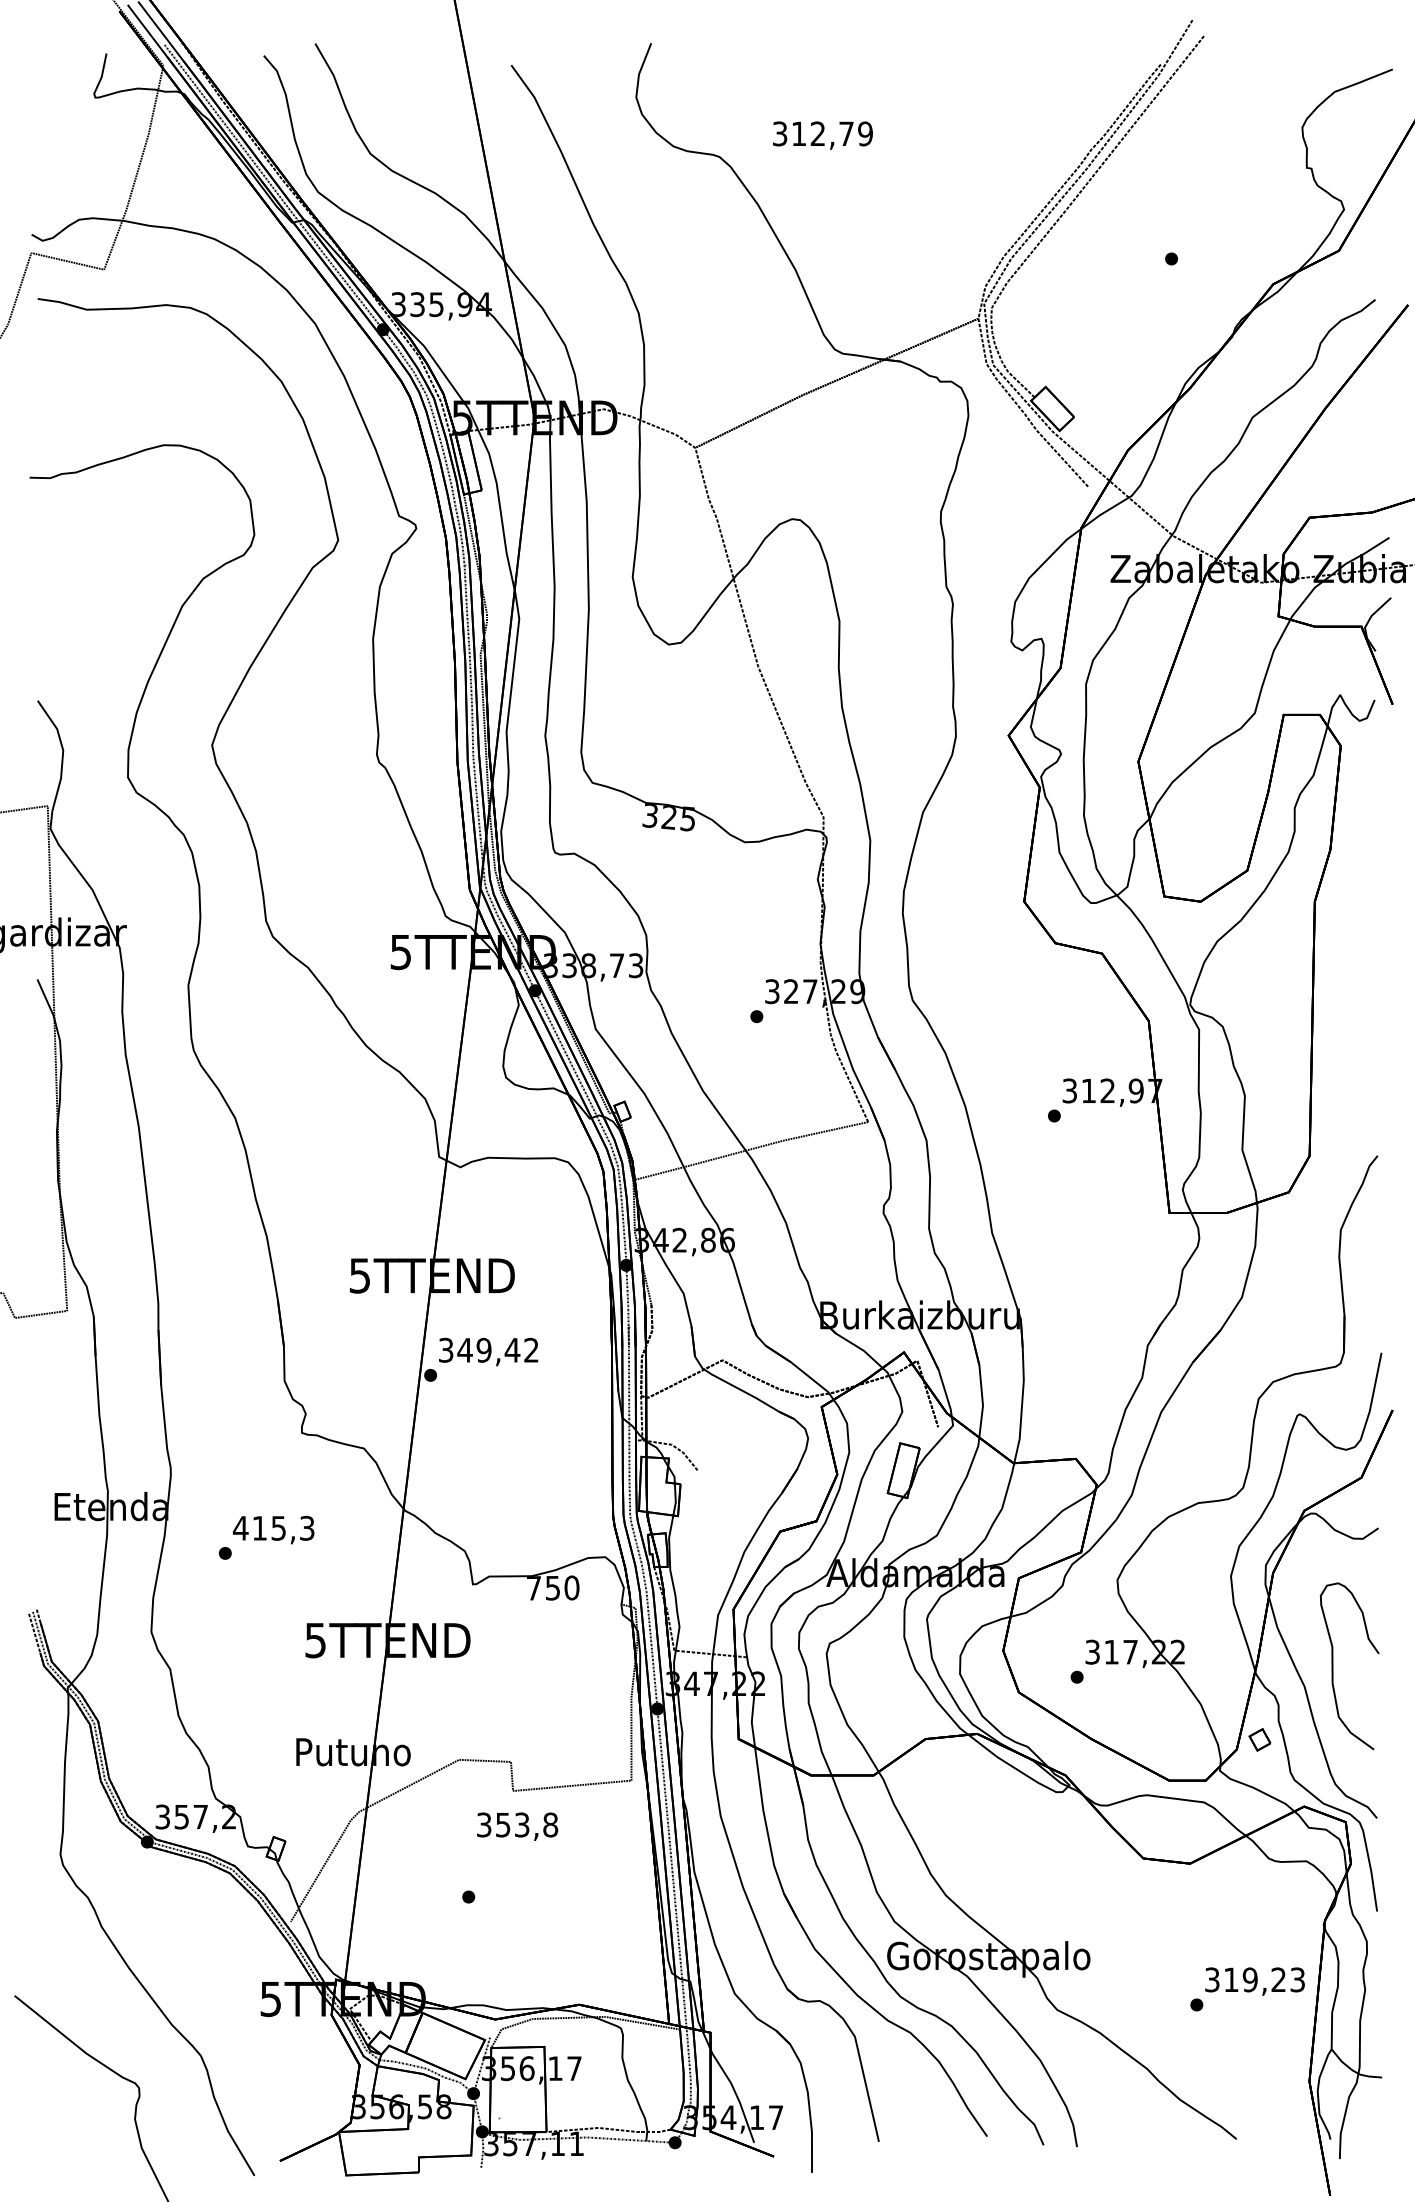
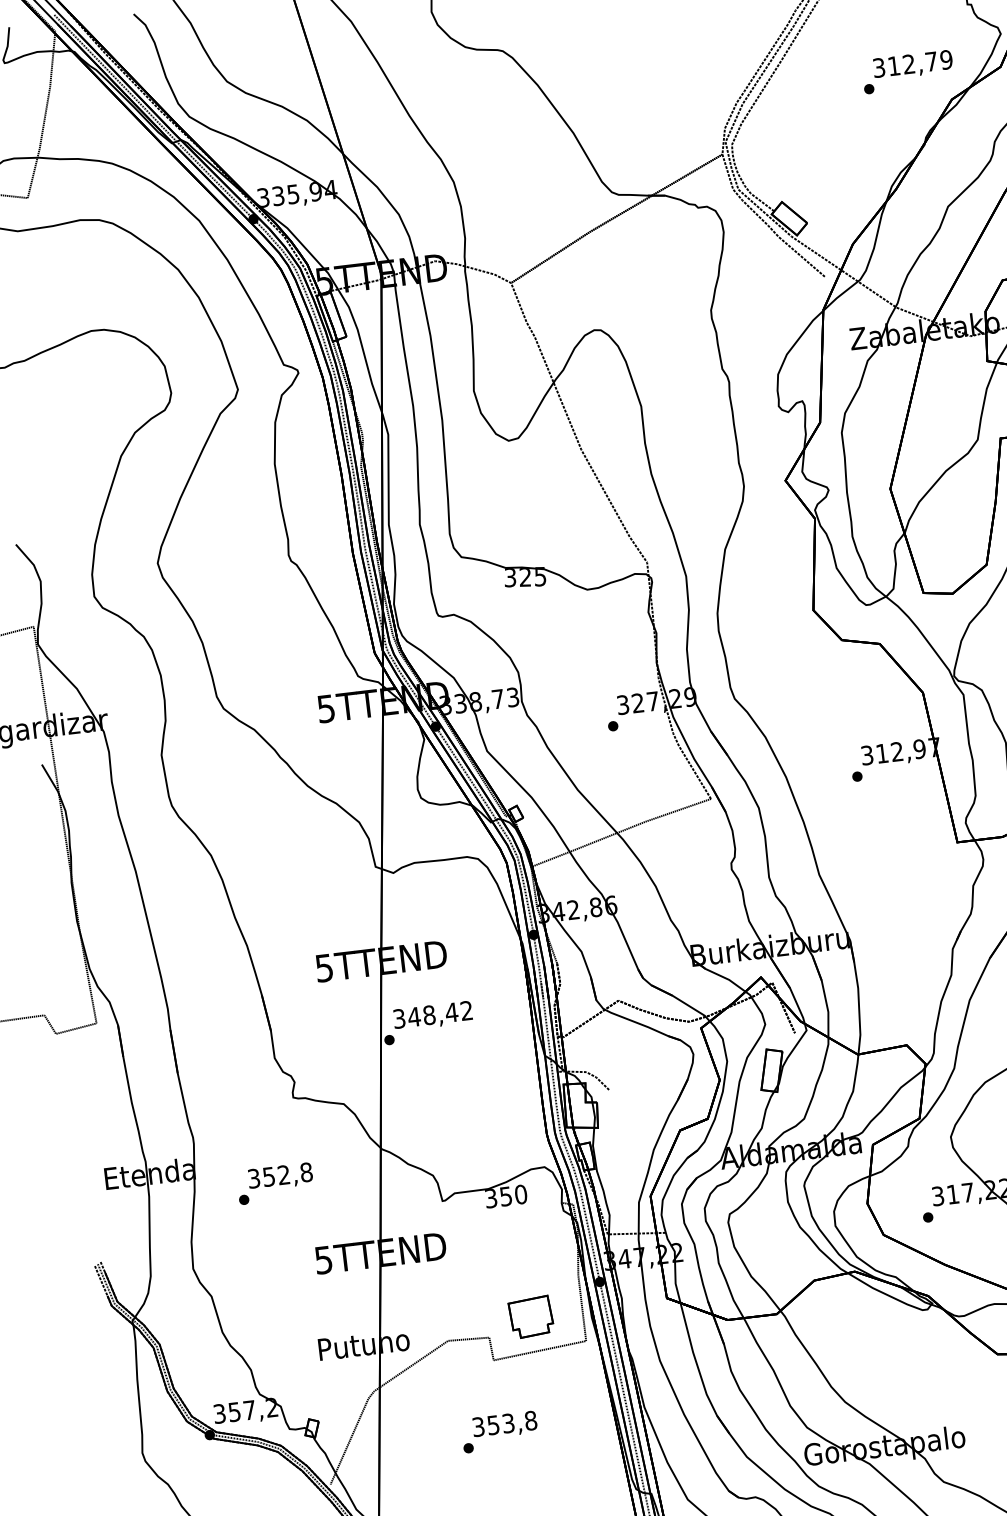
text: (822, 135) -> (912, 65), moved
text: (483, 1350) -> (428, 1015), 349,42 -> 348,42
text: (273, 1527) -> (279, 1174), 415,3 -> 352,8
text: (534, 1588) -> (491, 1198), 750 -> 350
part: (566, 1742) -> (531, 1317), added
text: (517, 1826) -> (504, 1425), moved

